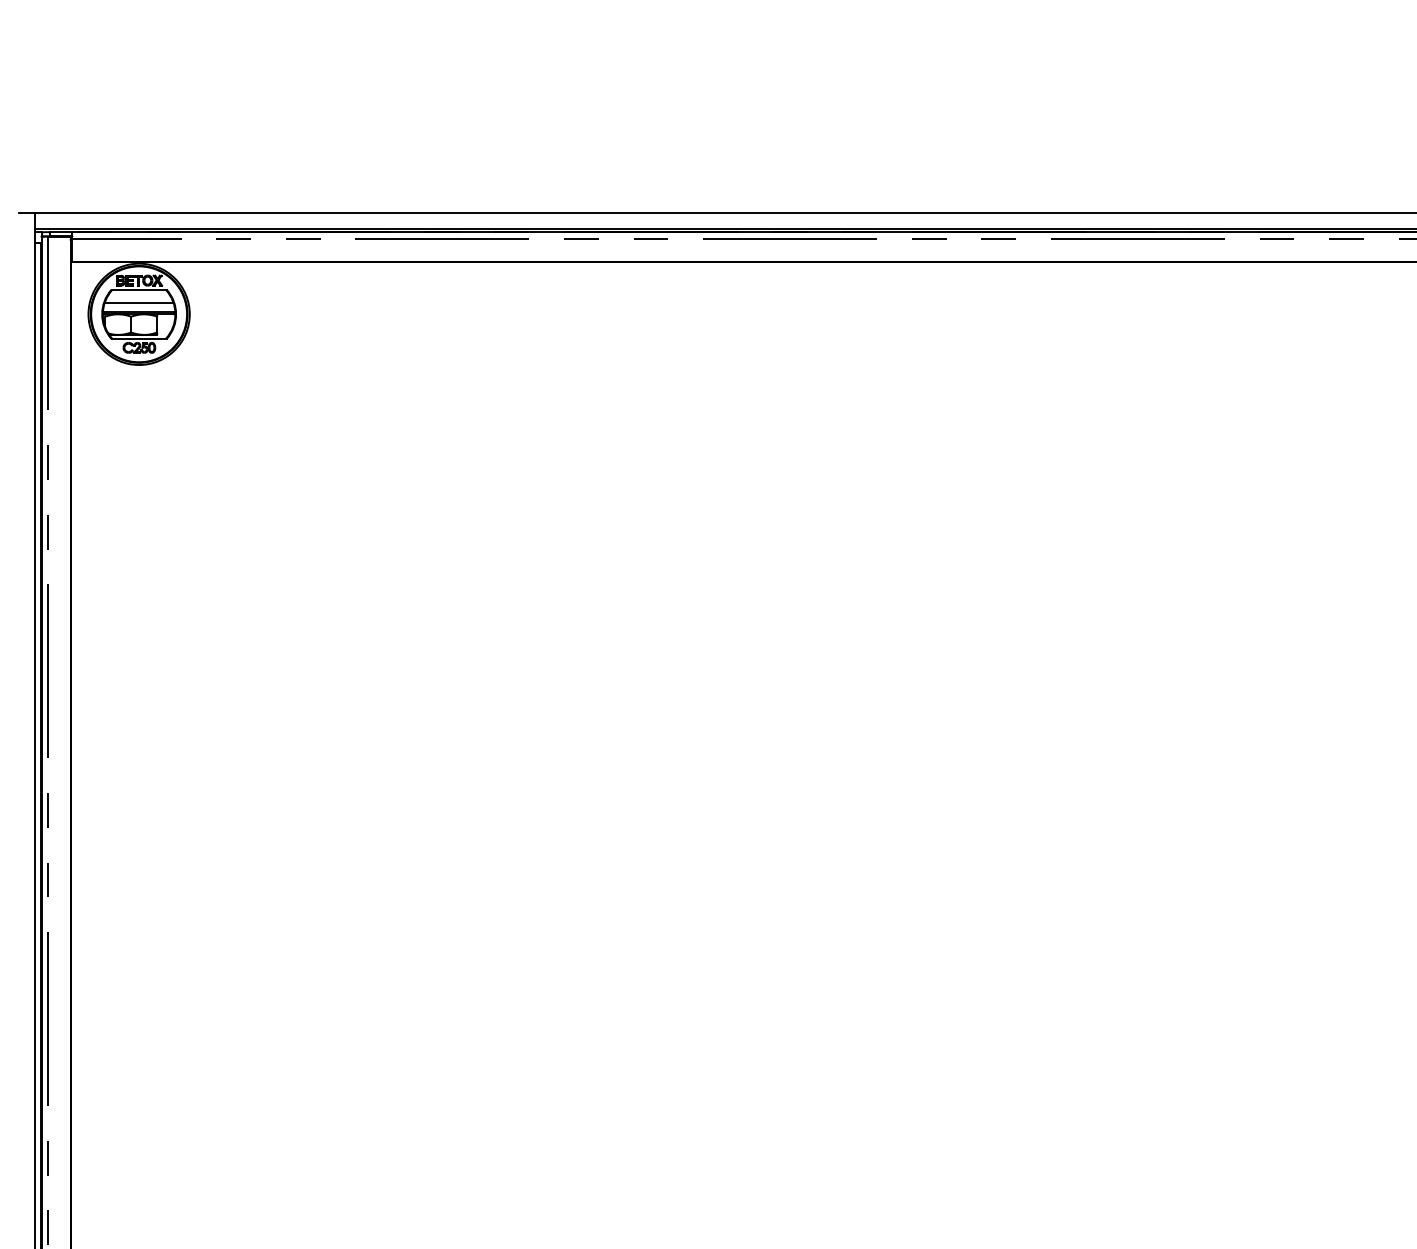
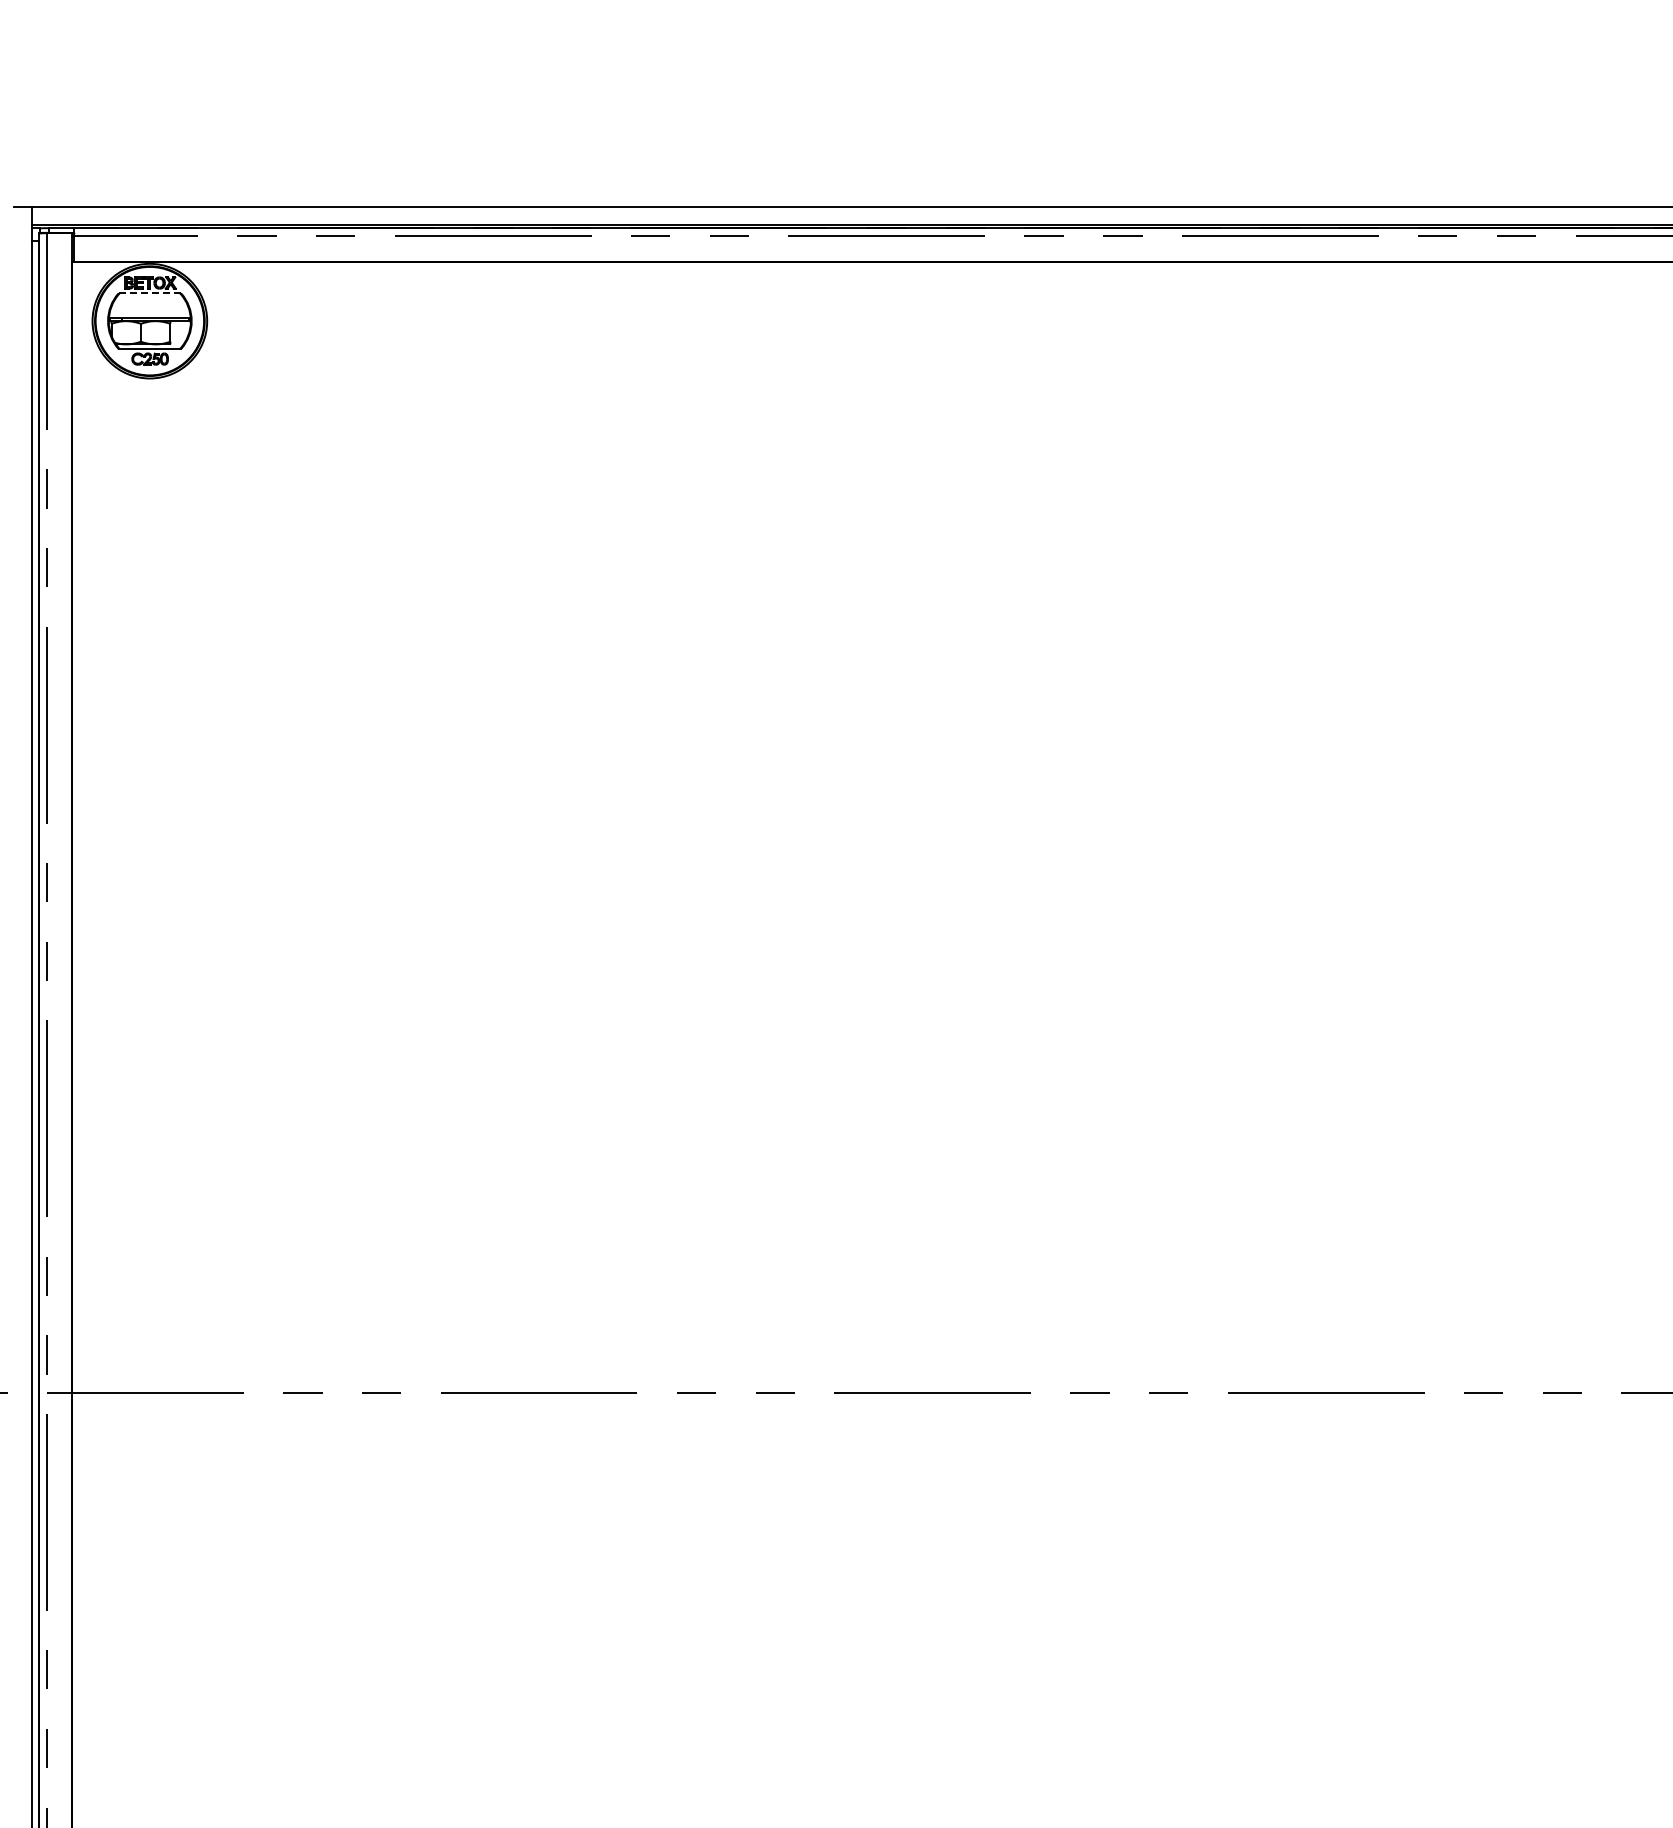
line: (139, 289) -> (150, 293), solid -> dashed
line: (138, 303) -> (149, 308), removed

